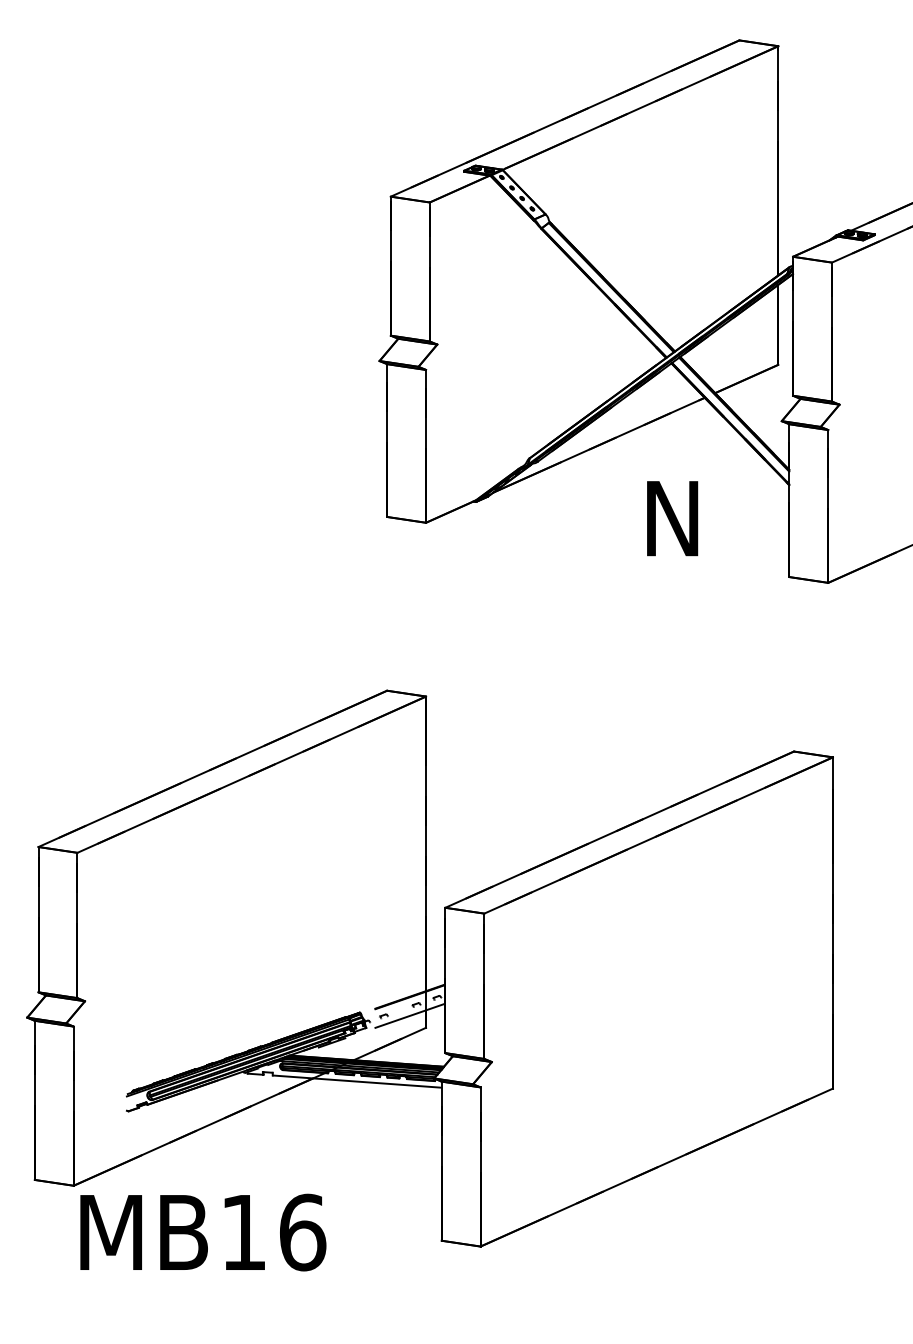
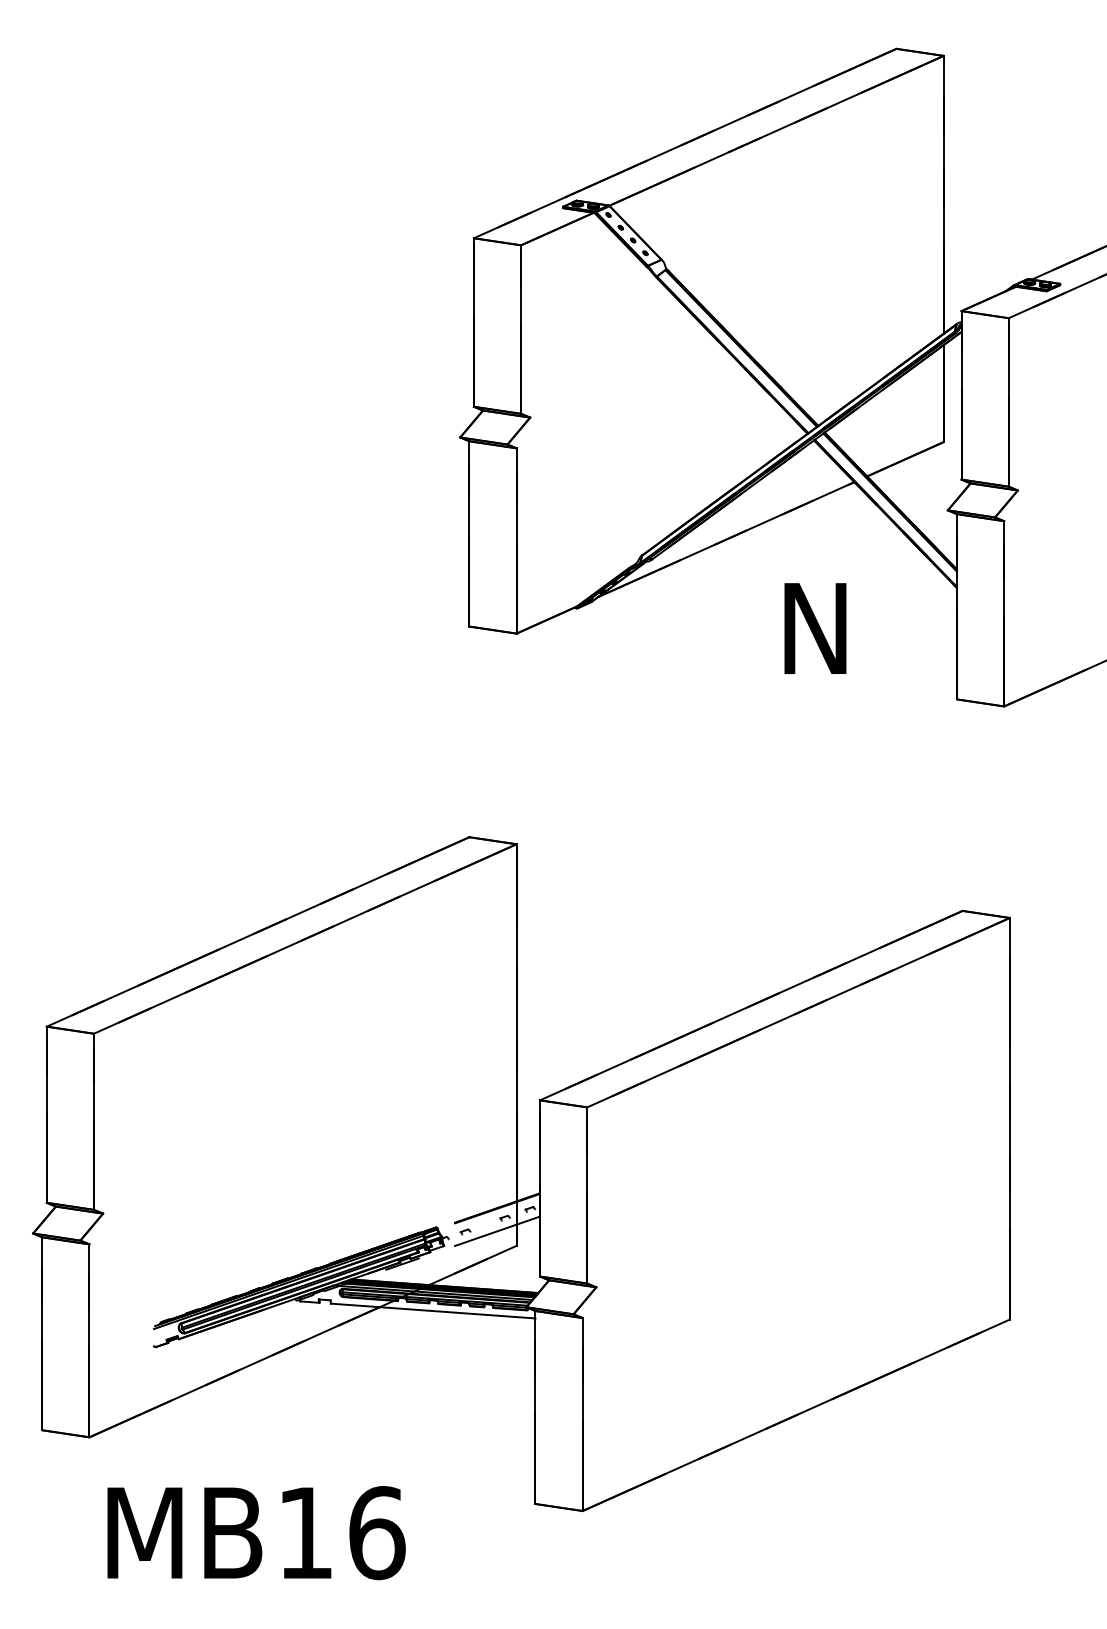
text: (203, 1232) -> (256, 1533), moved

